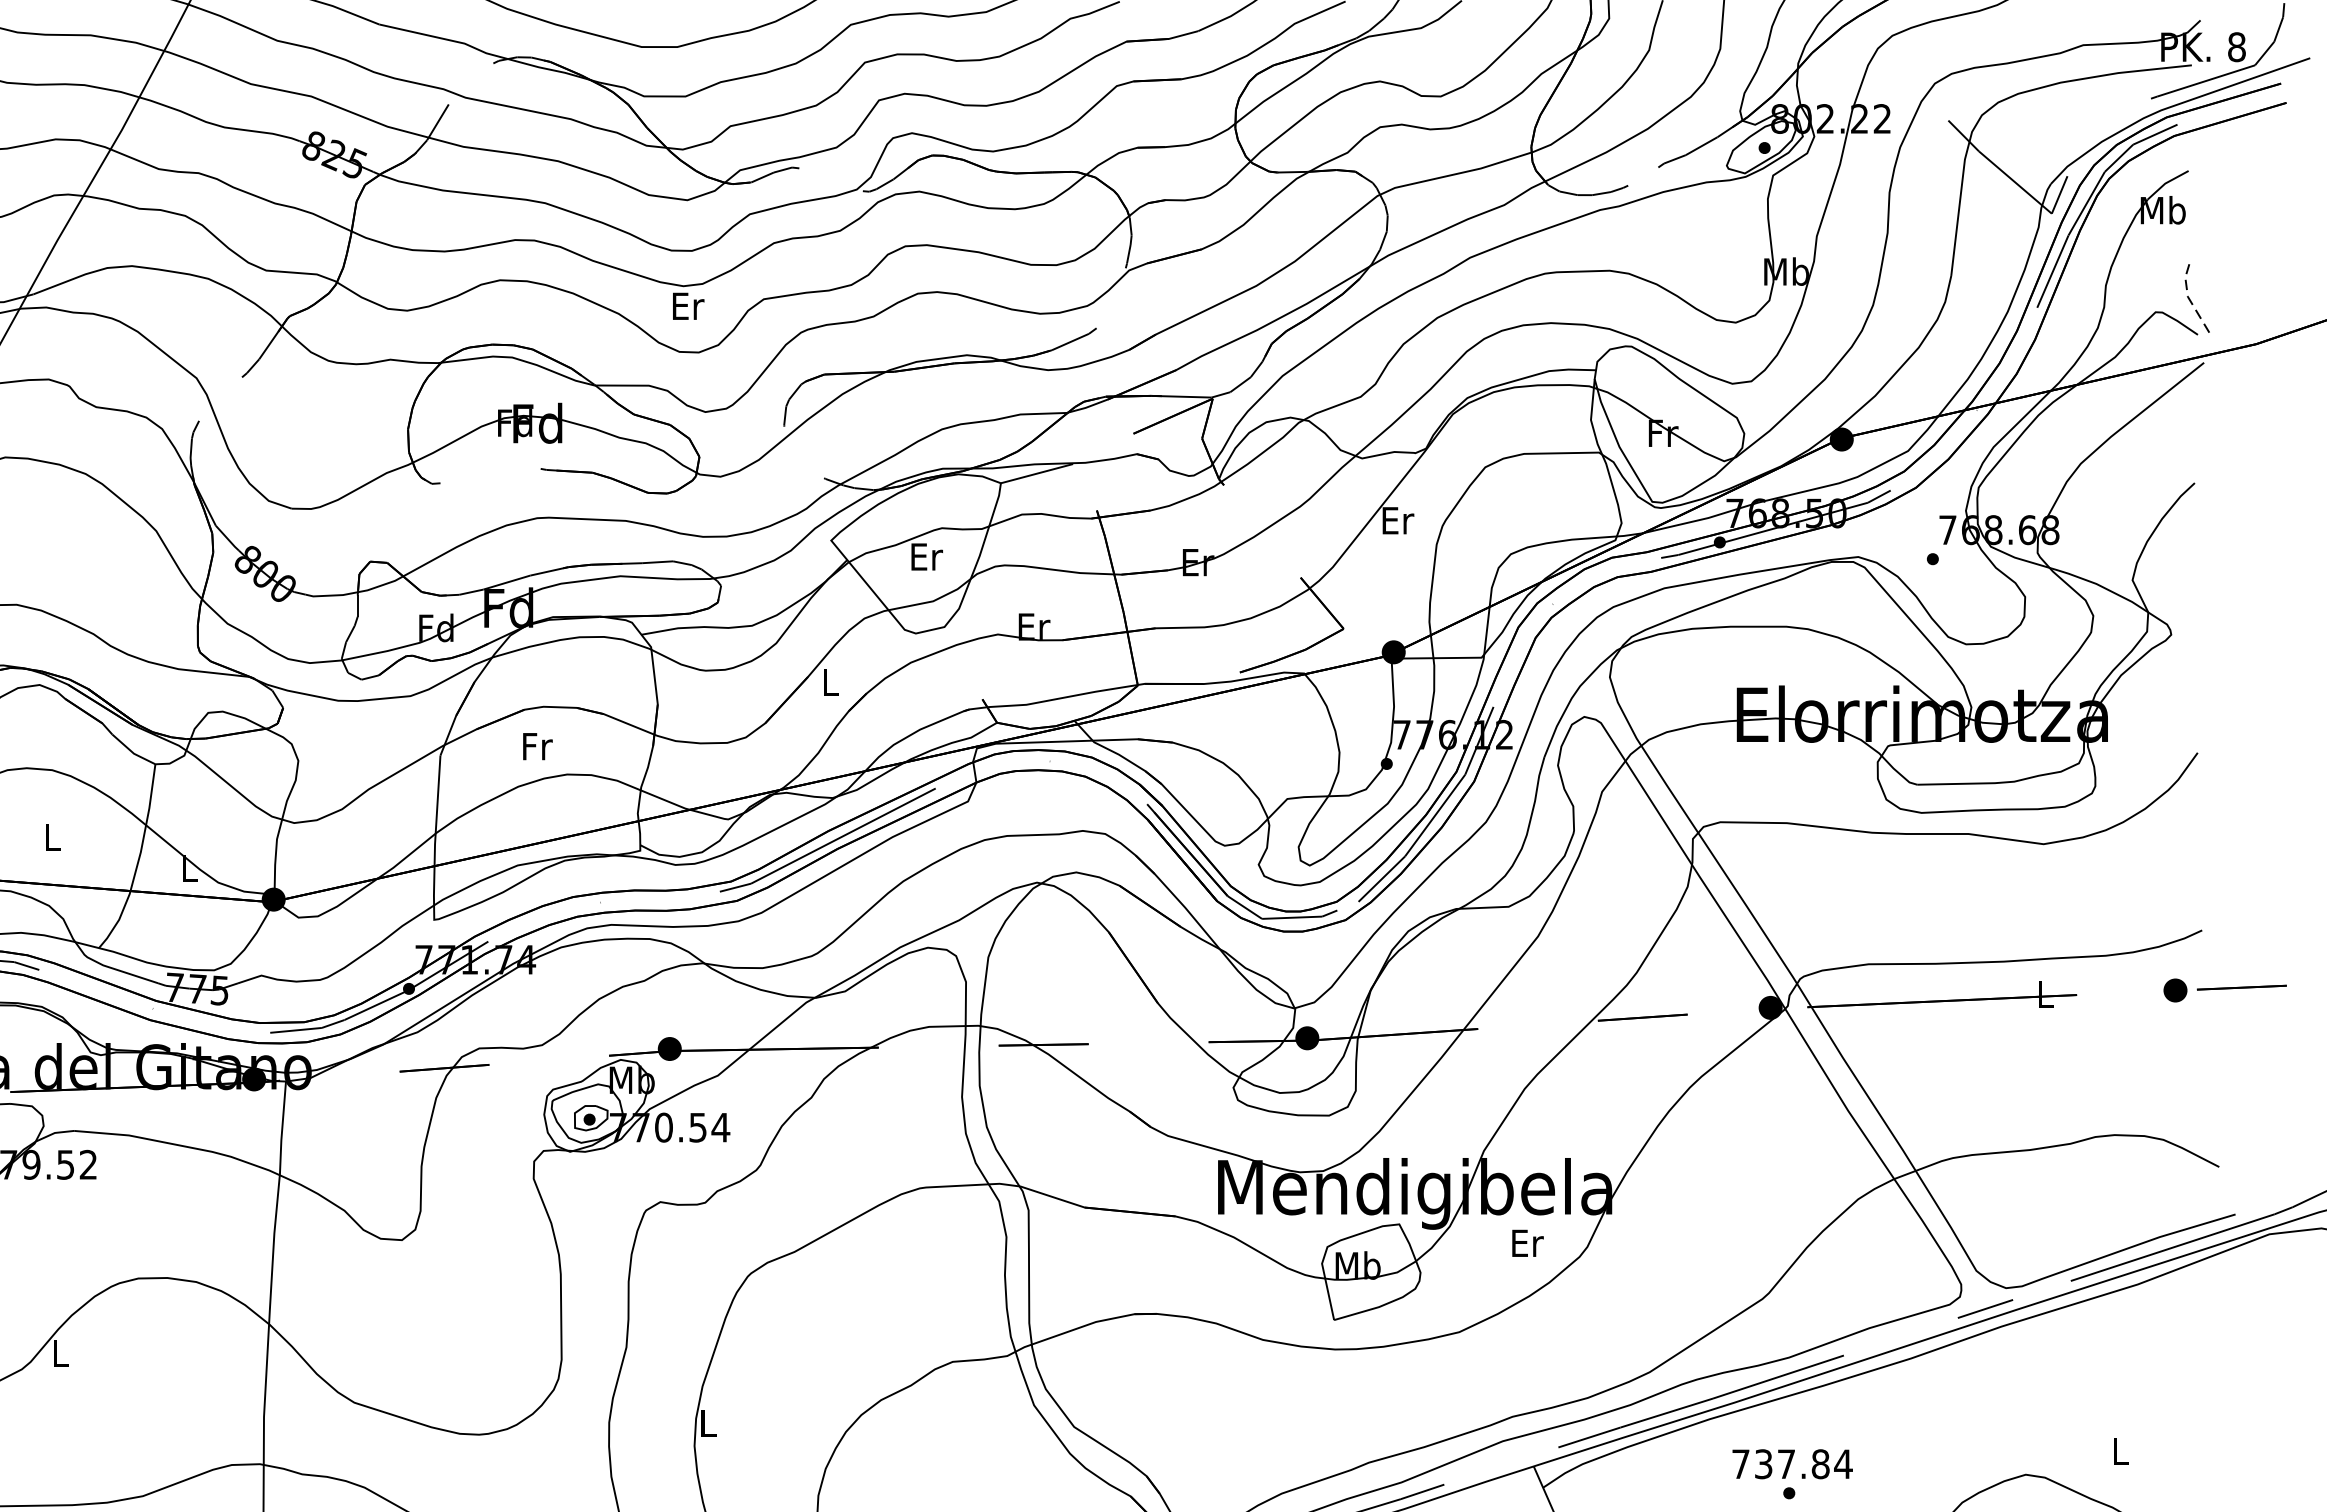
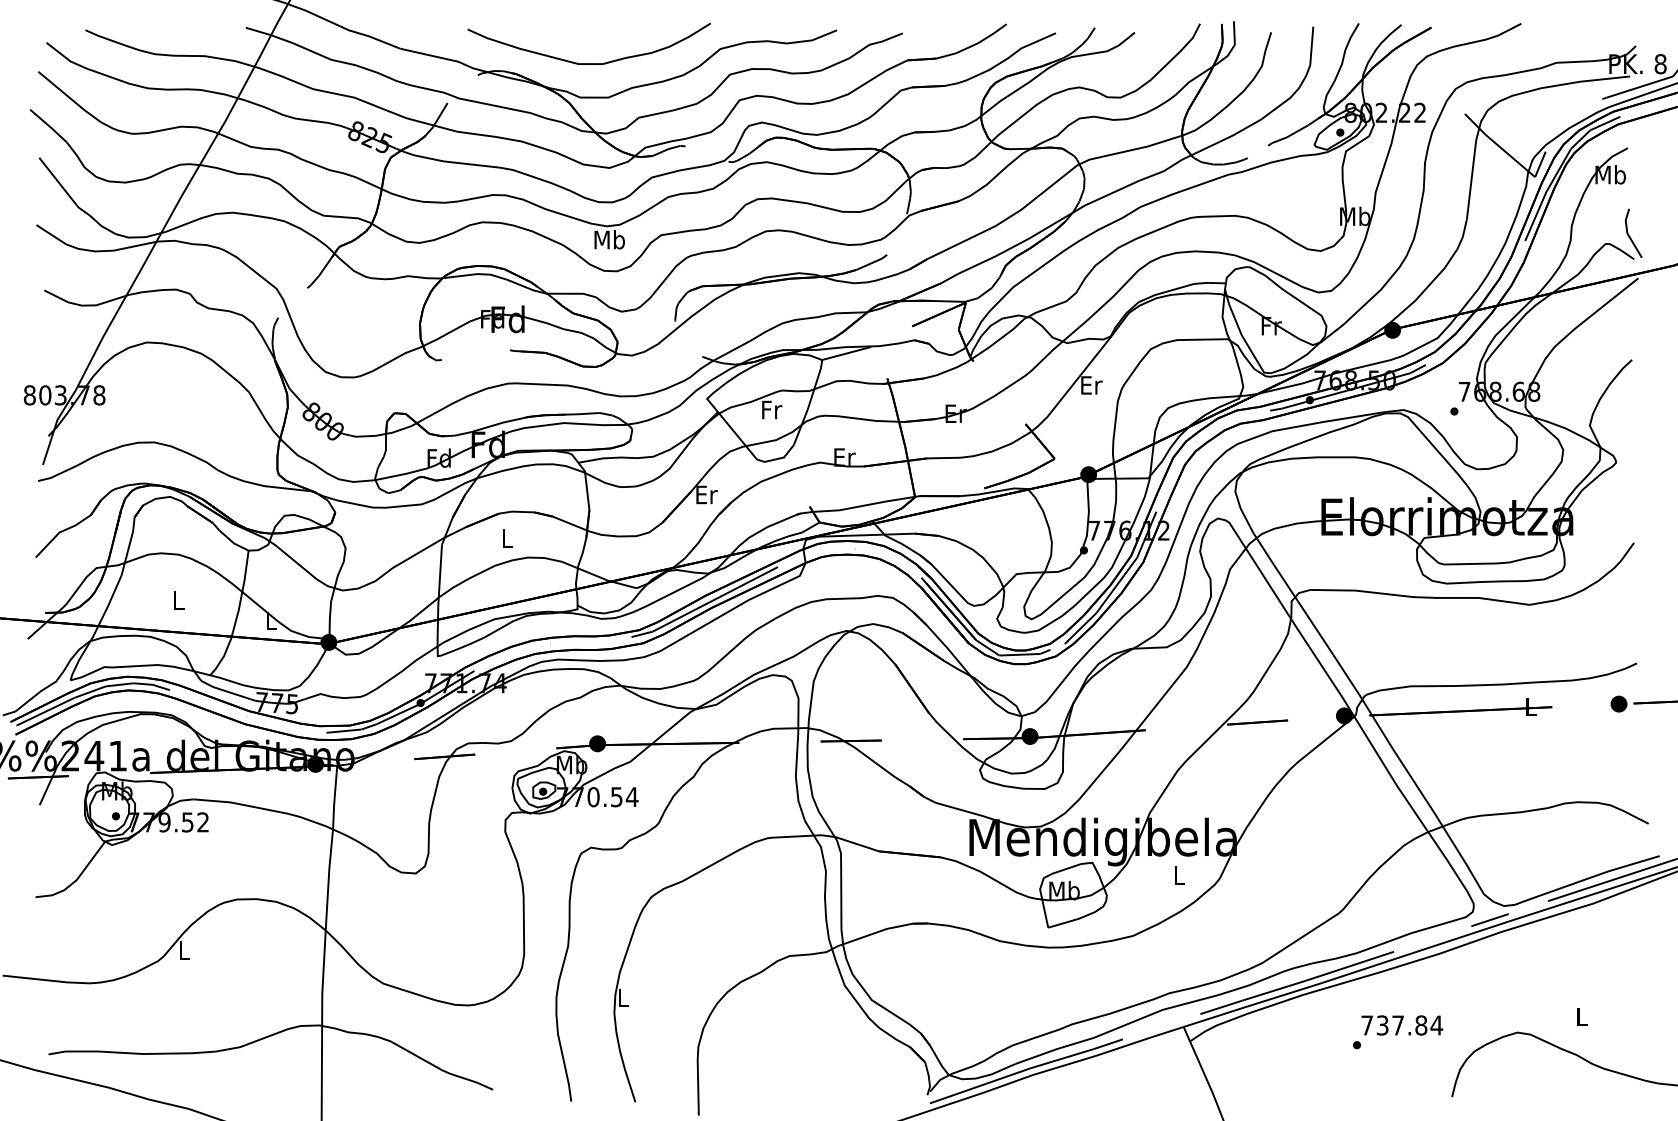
line: (2187, 296) -> (1627, 233), dashed -> solid
text: (687, 305) -> (609, 239), Er -> Mb
text: (926, 557) -> (771, 410), Er -> Fr
text: (830, 681) -> (706, 494), L -> Er
text: (538, 746) -> (508, 538), Fr -> L
text: (1527, 1243) -> (1179, 875), Er -> L
text: (1792, 1464) -> (1402, 1025), moved

